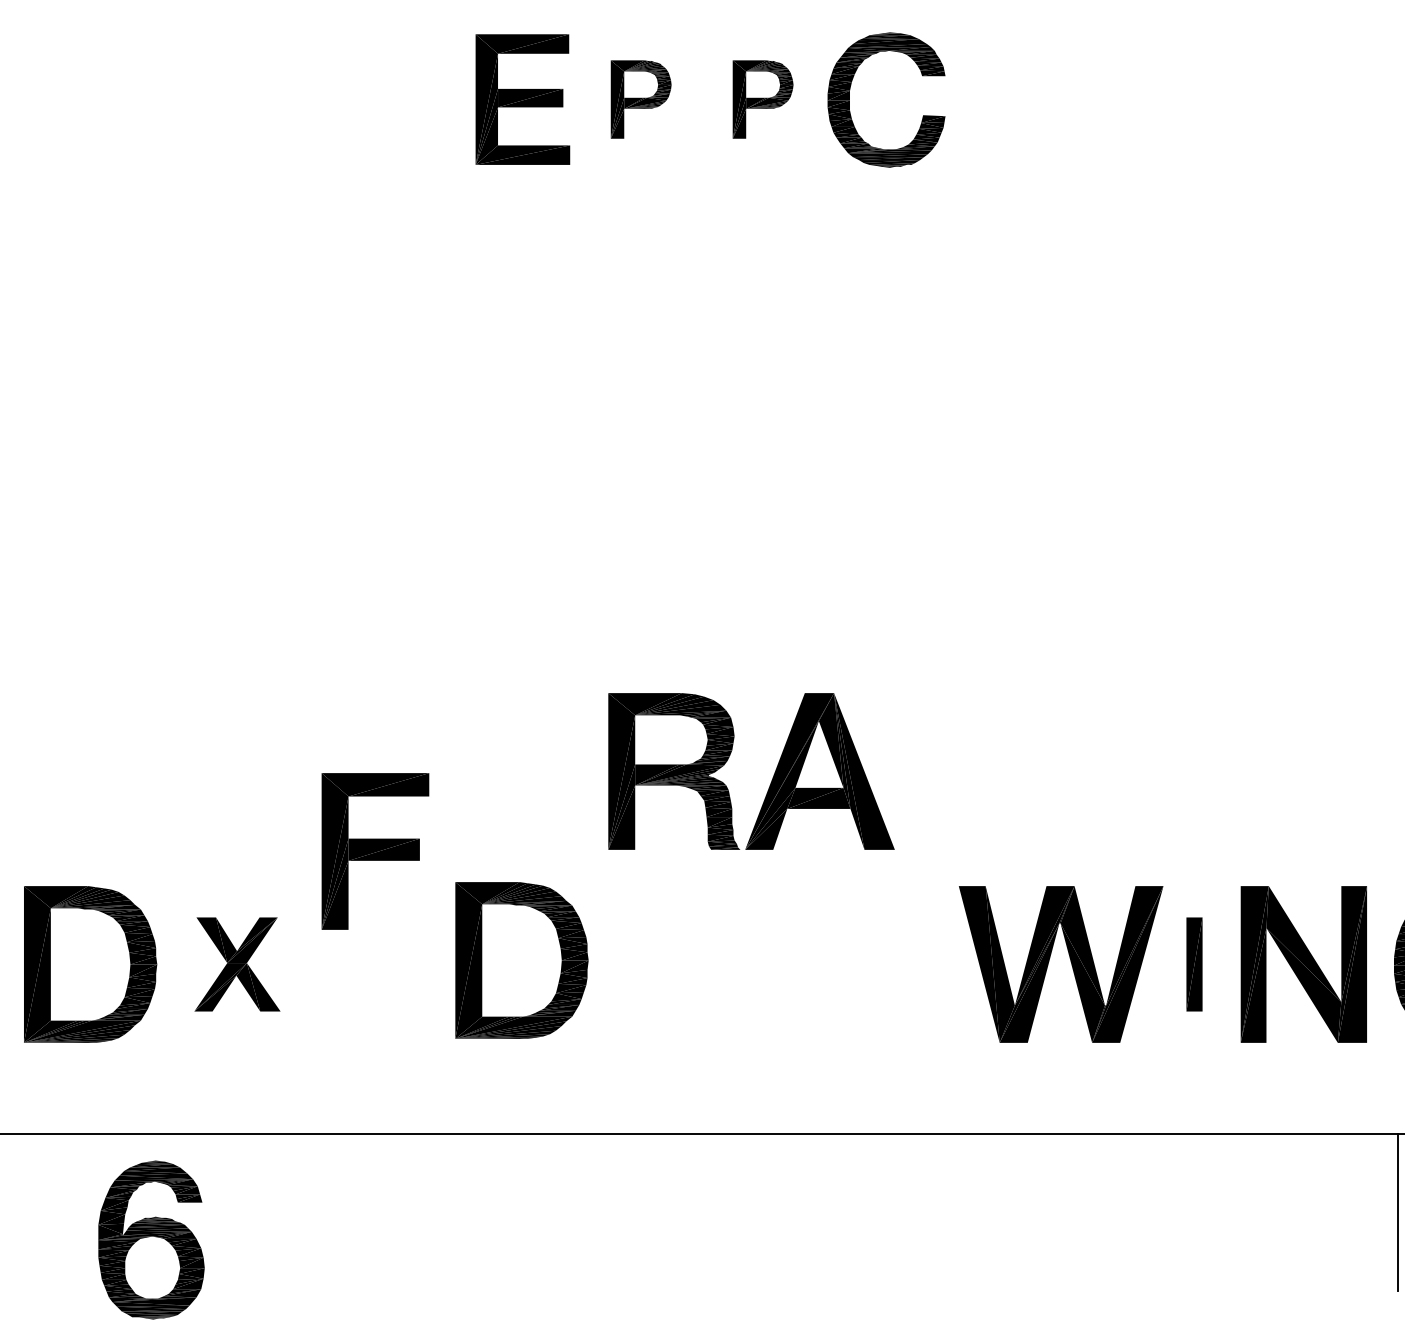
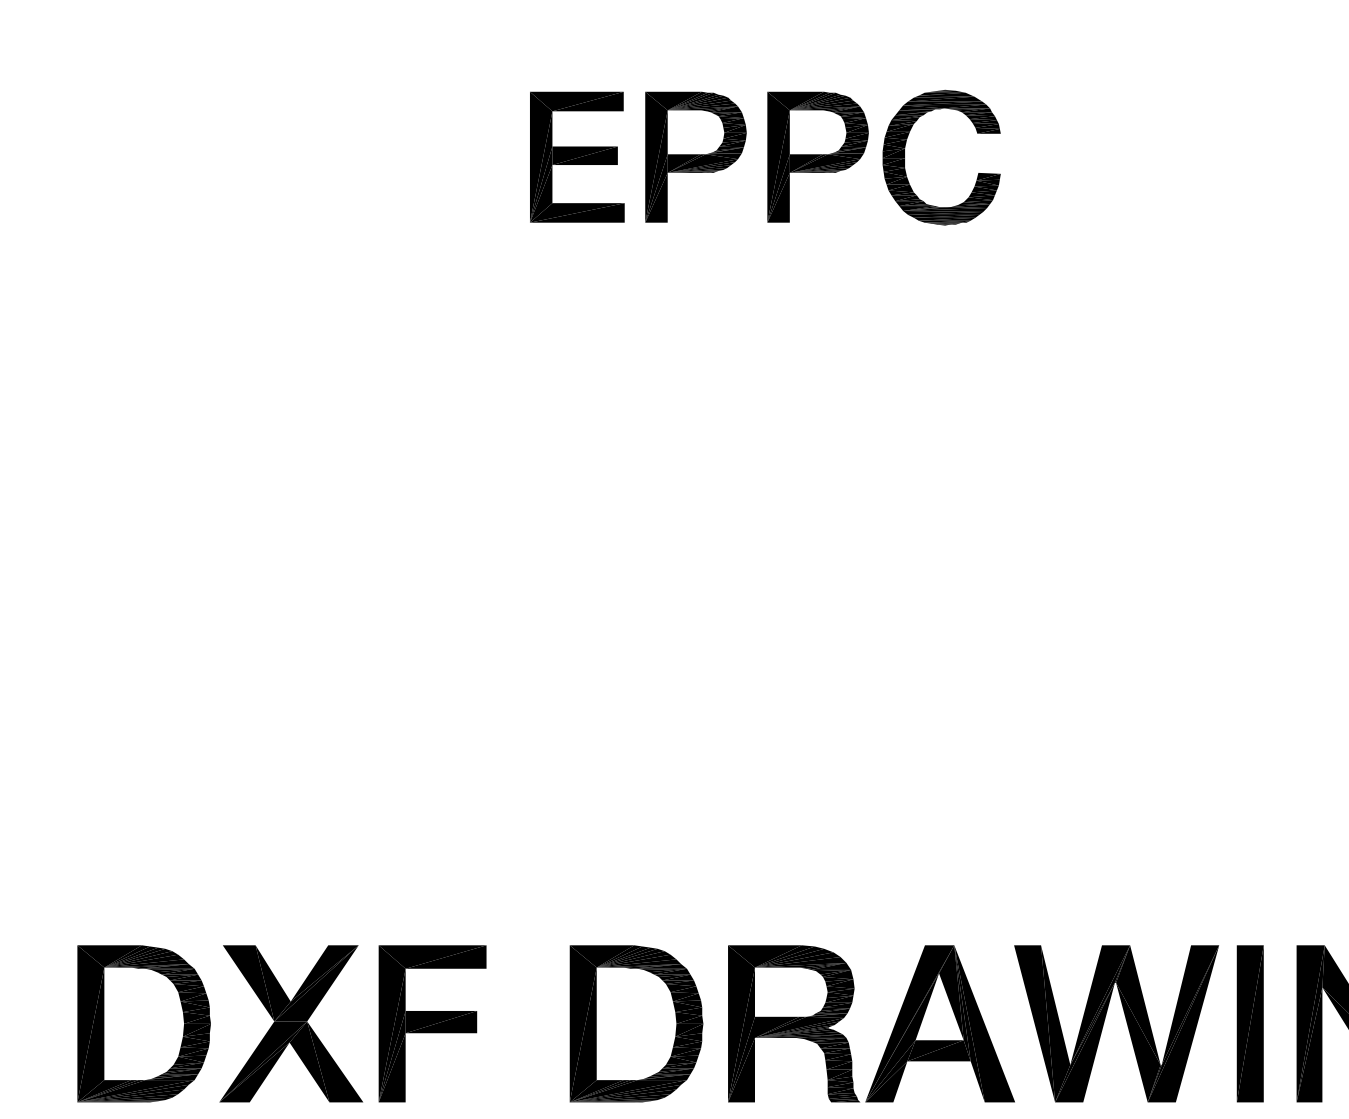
part: (640, 99) -> (695, 157), size x1.67
part: (762, 99) -> (817, 157), size x1.67
part: (772, 777) -> (892, 1029), moved
part: (375, 851) -> (432, 1023), moved
part: (521, 960) -> (636, 1023), moved
part: (237, 964) -> (291, 1023), size x1.67
part: (1194, 964) -> (1250, 1023), size x1.67

